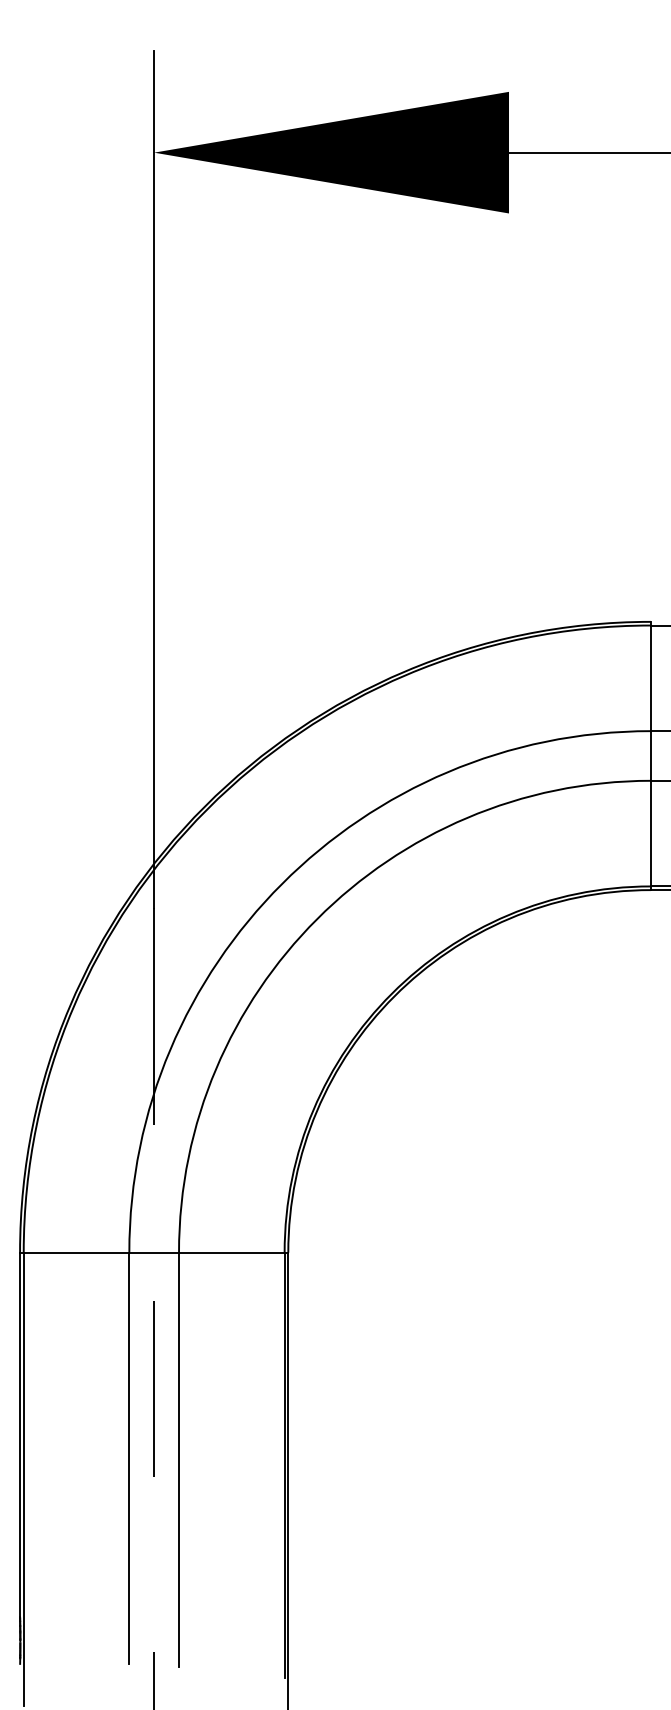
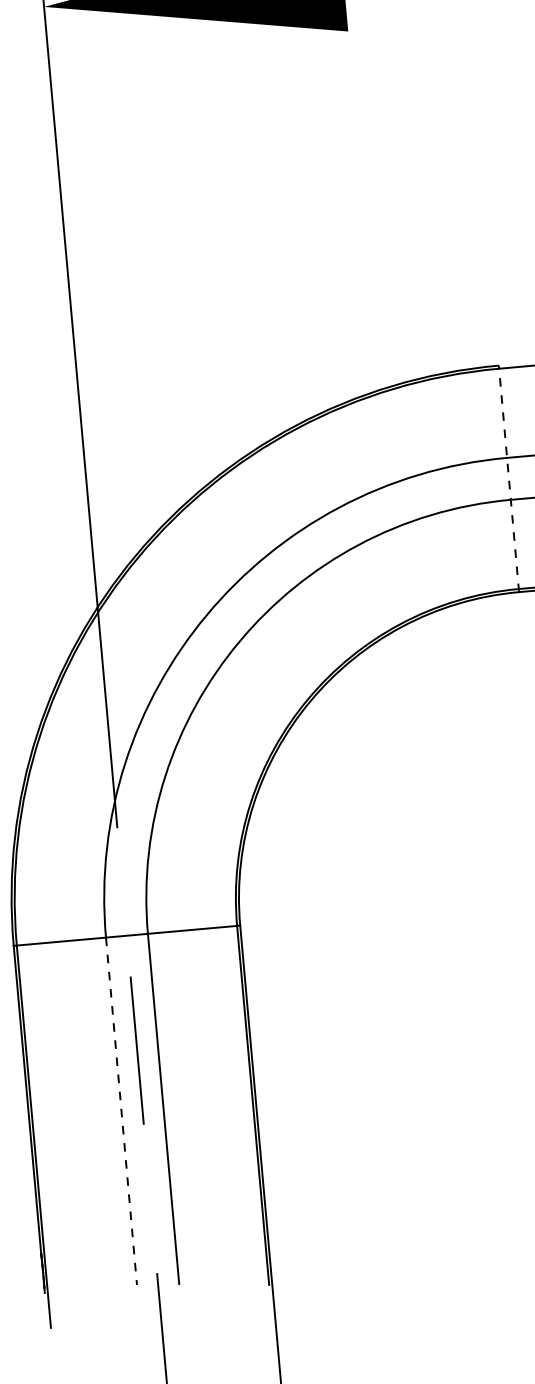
line: (650, 755) -> (508, 478), solid -> dashed
line: (129, 1458) -> (121, 1111), solid -> dashed

